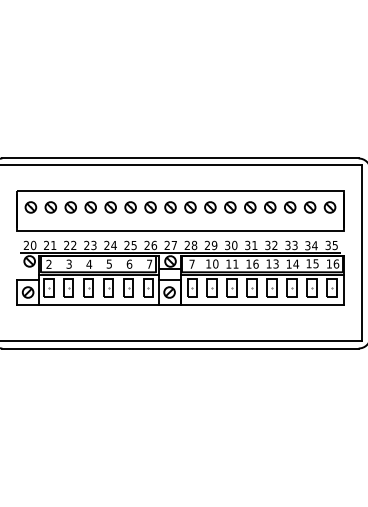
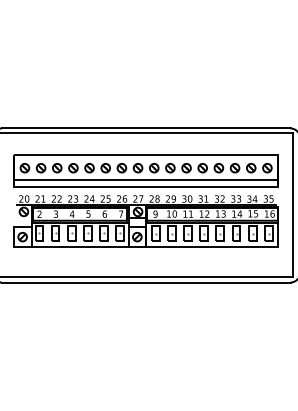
line: (180, 222) -> (146, 180), added
text: (191, 263) -> (155, 213), 7 -> 9
text: (255, 263) -> (206, 213), 16 -> 12

